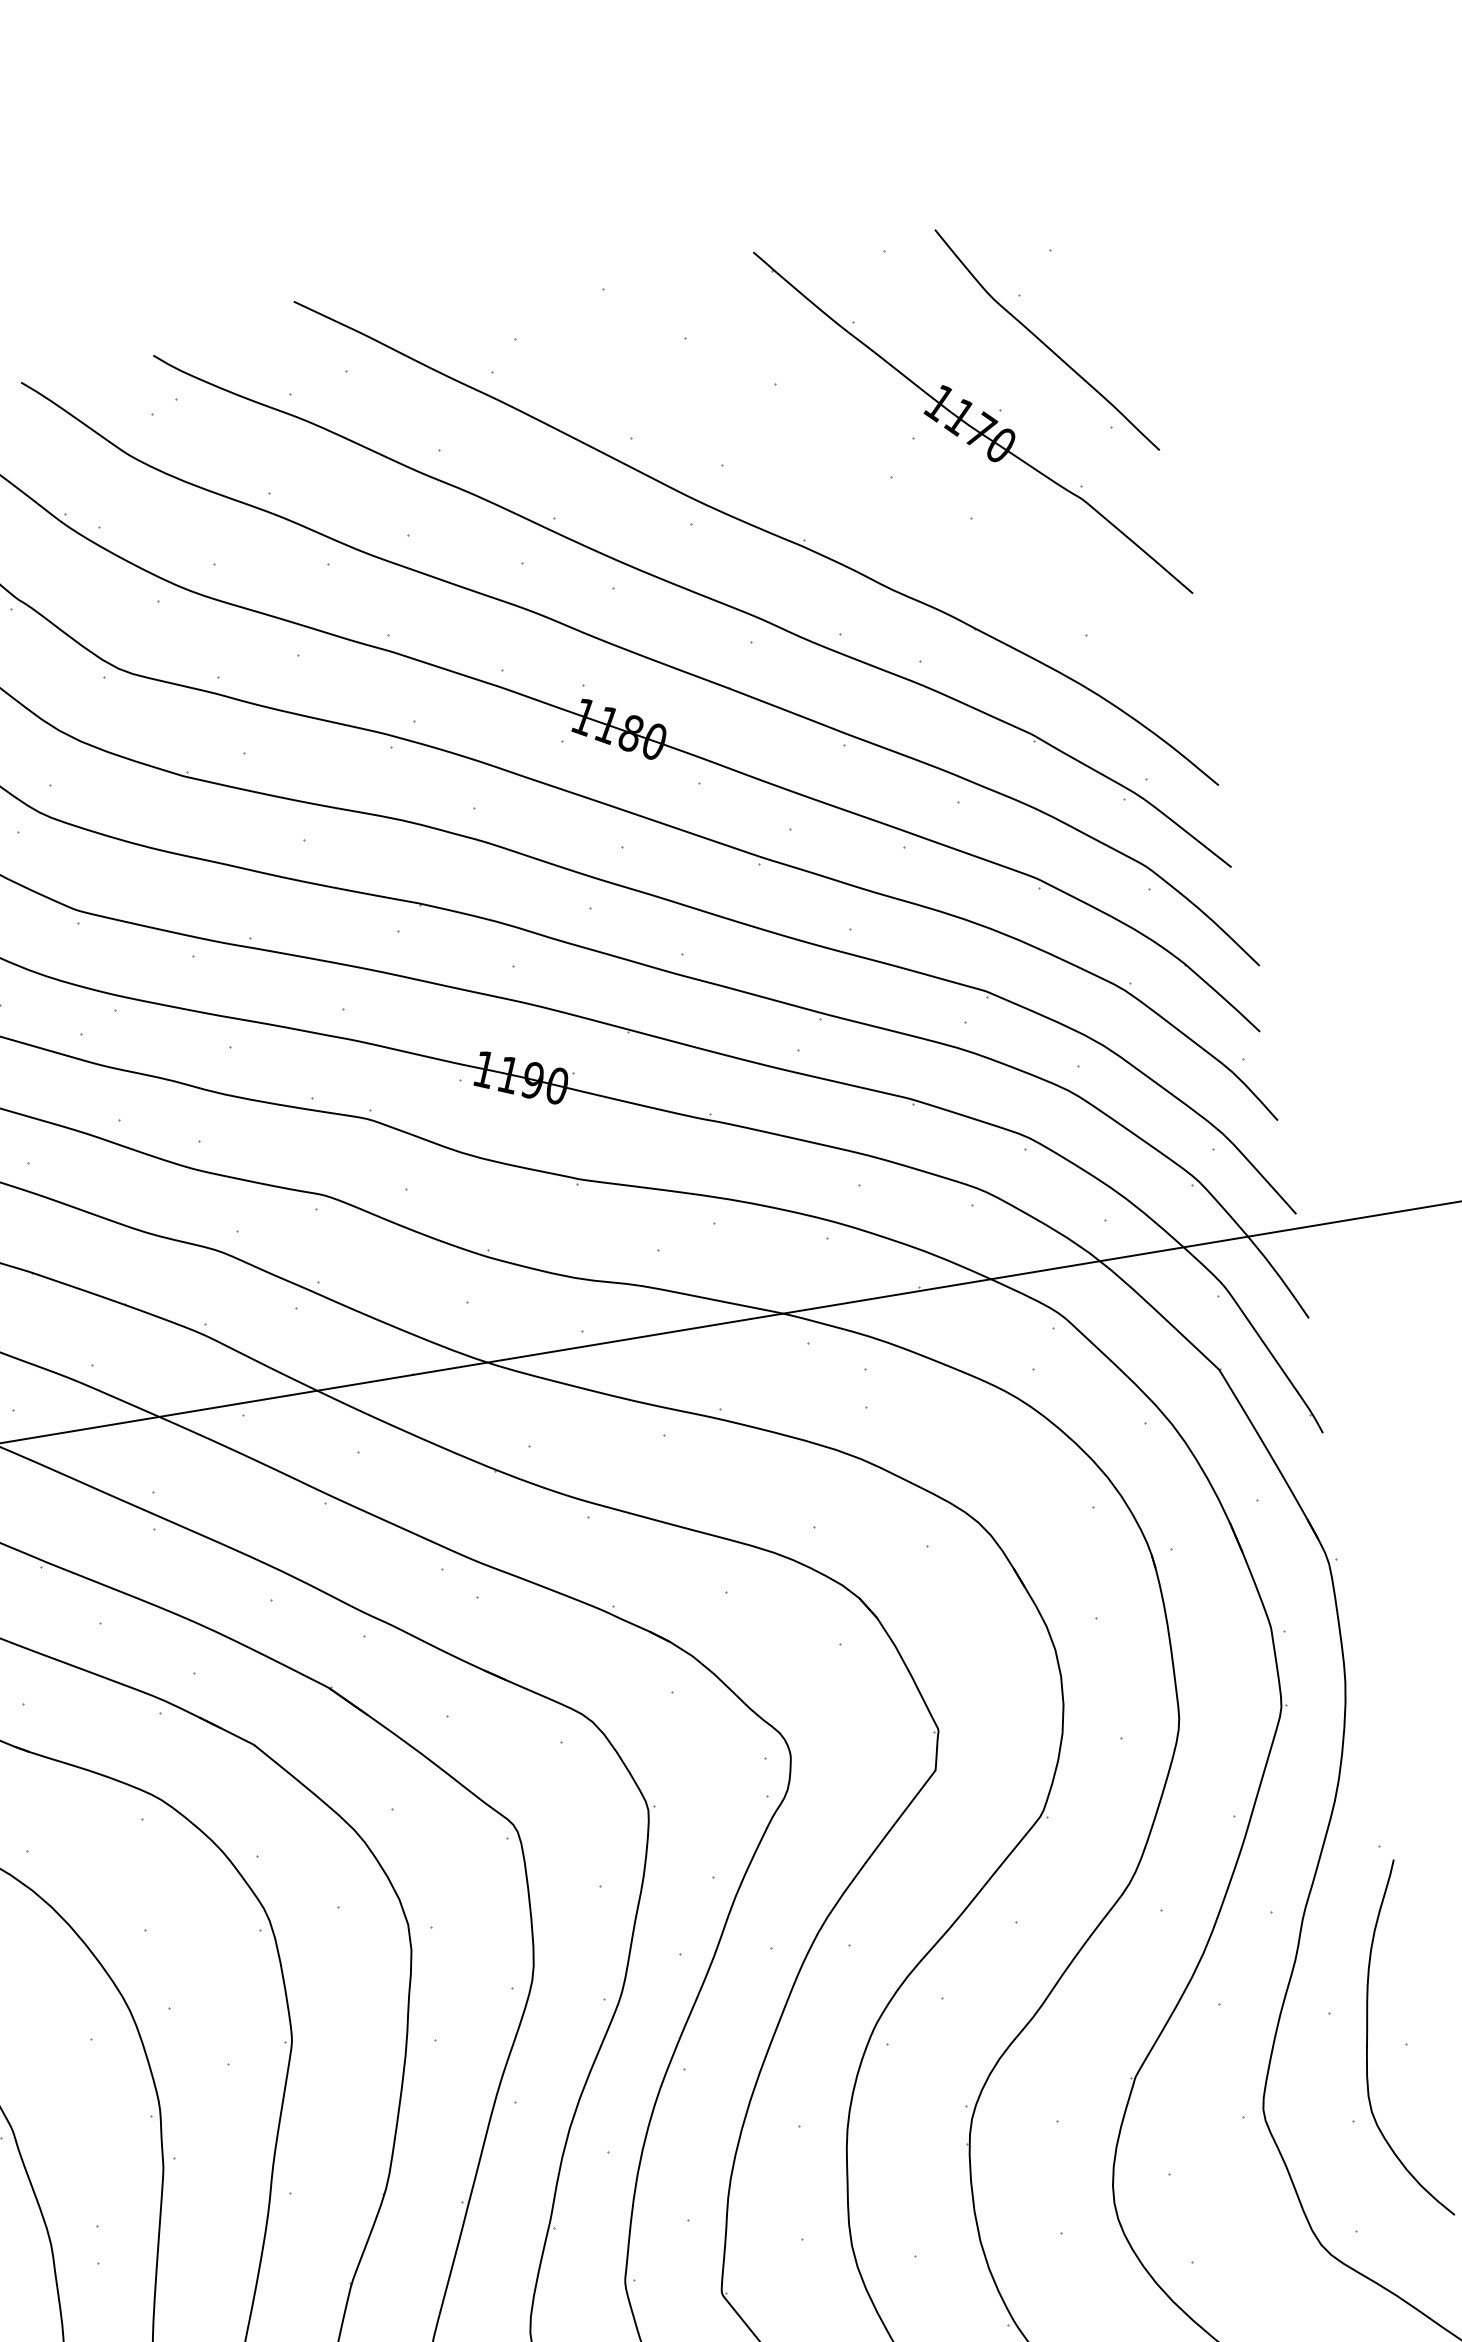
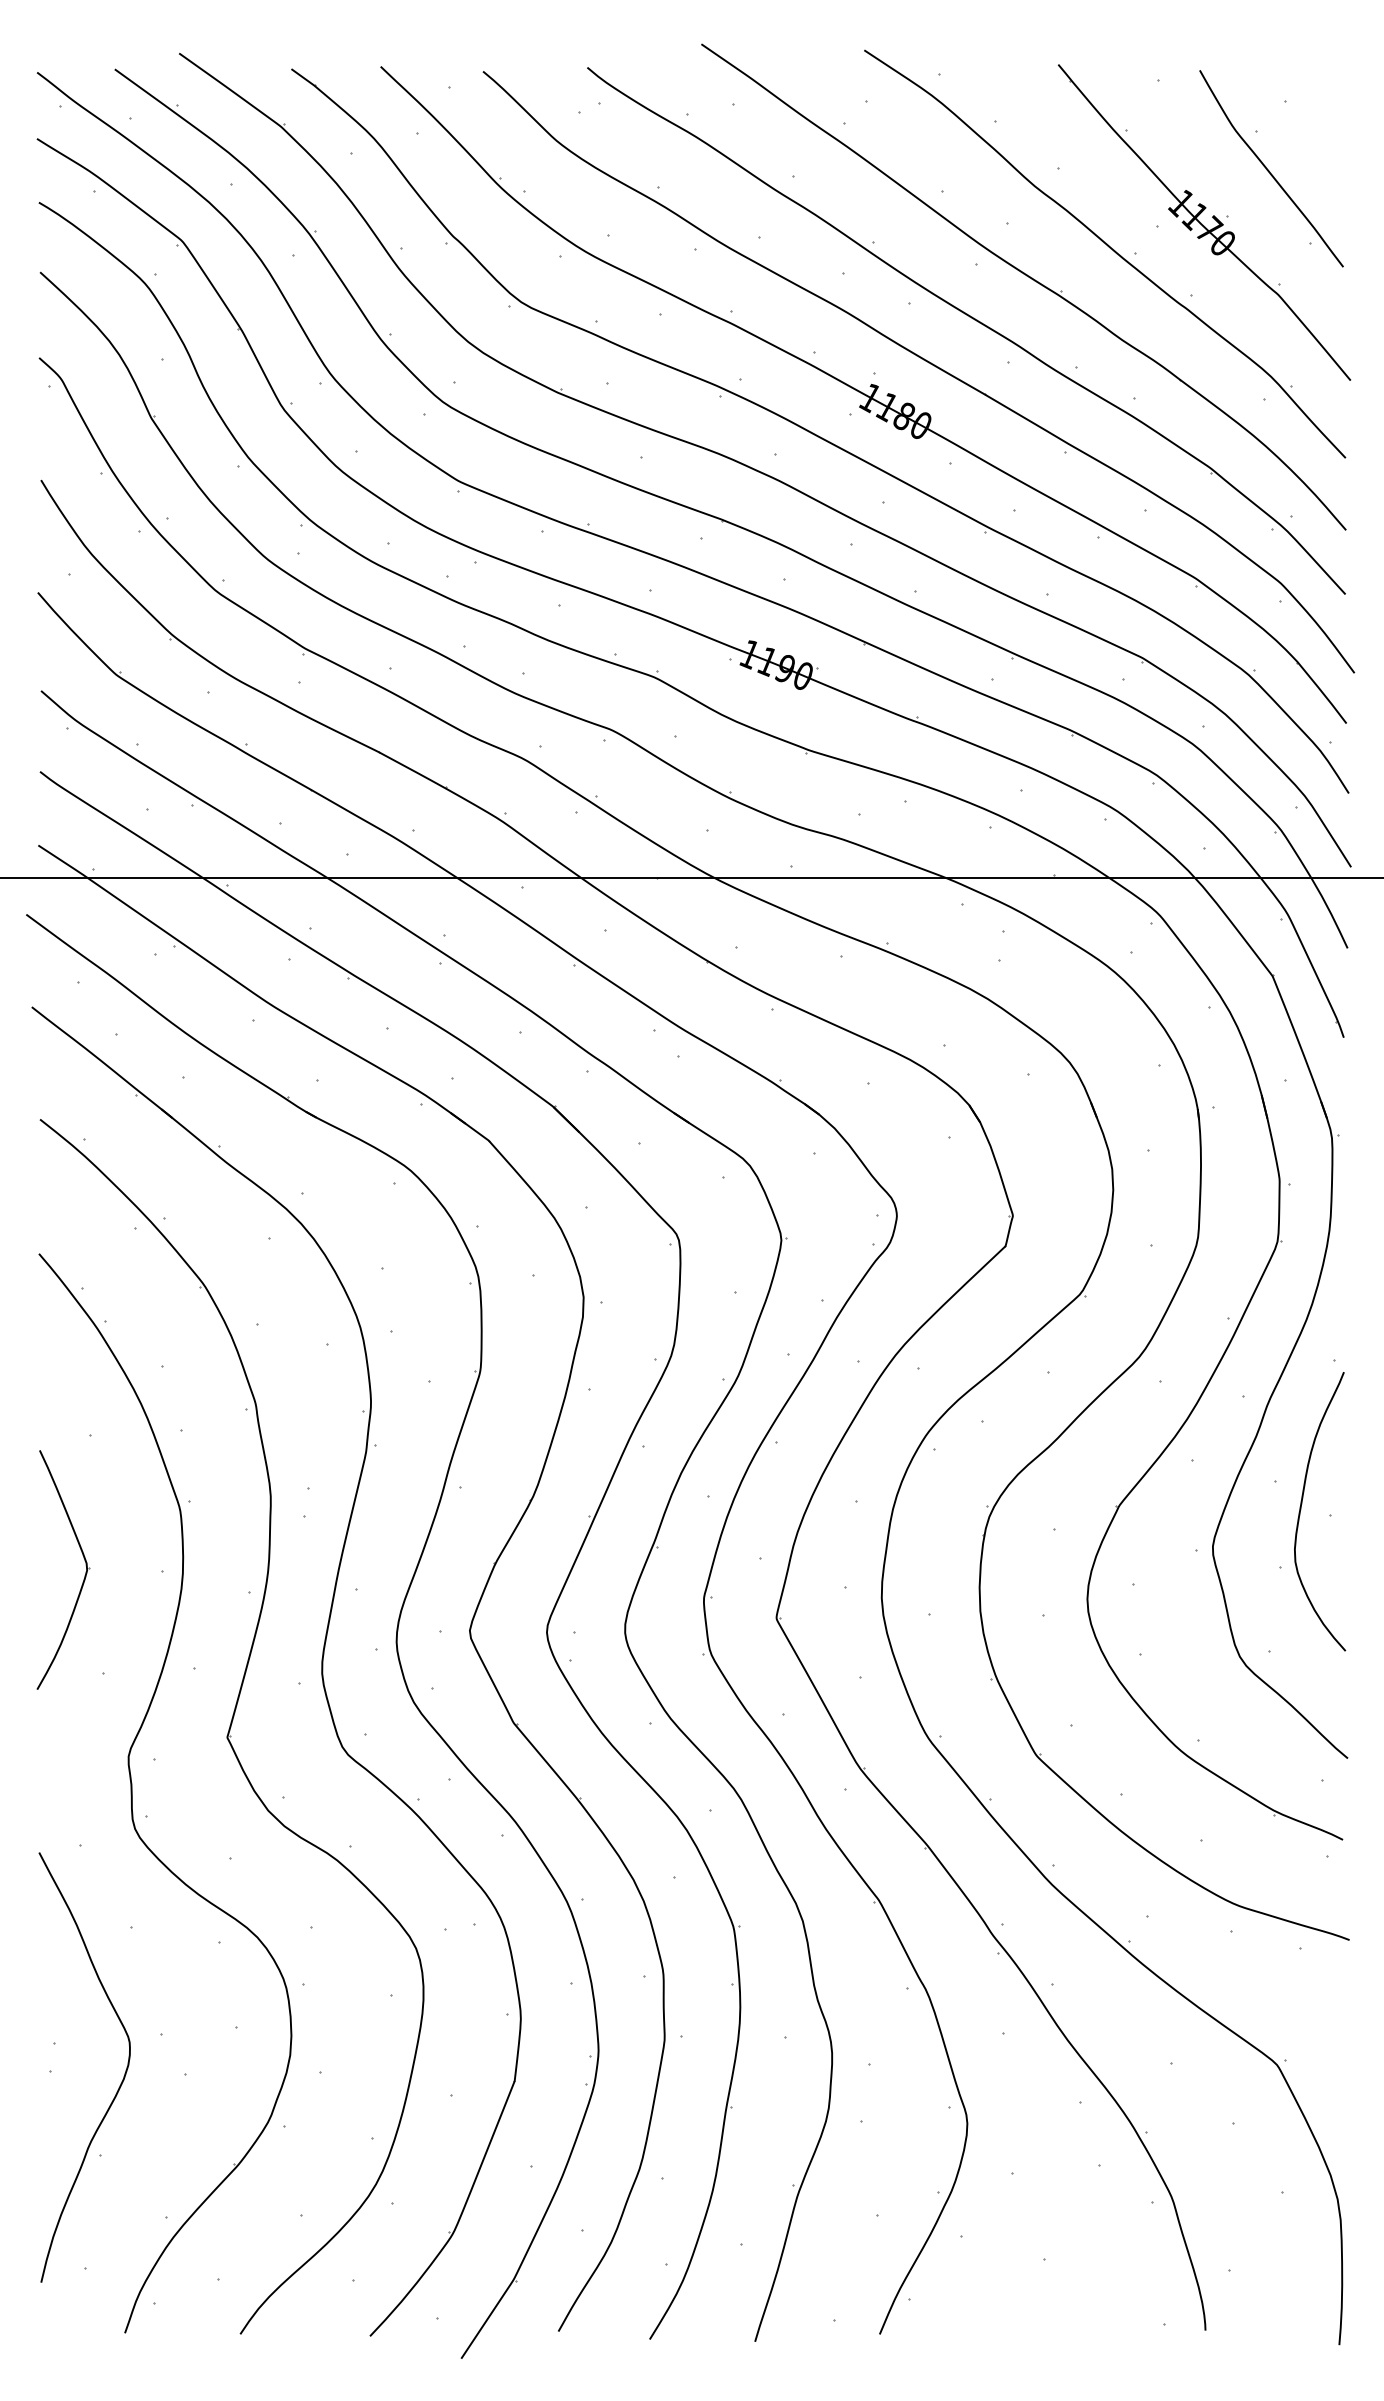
part: (857, 475) -> (1109, 248), added

